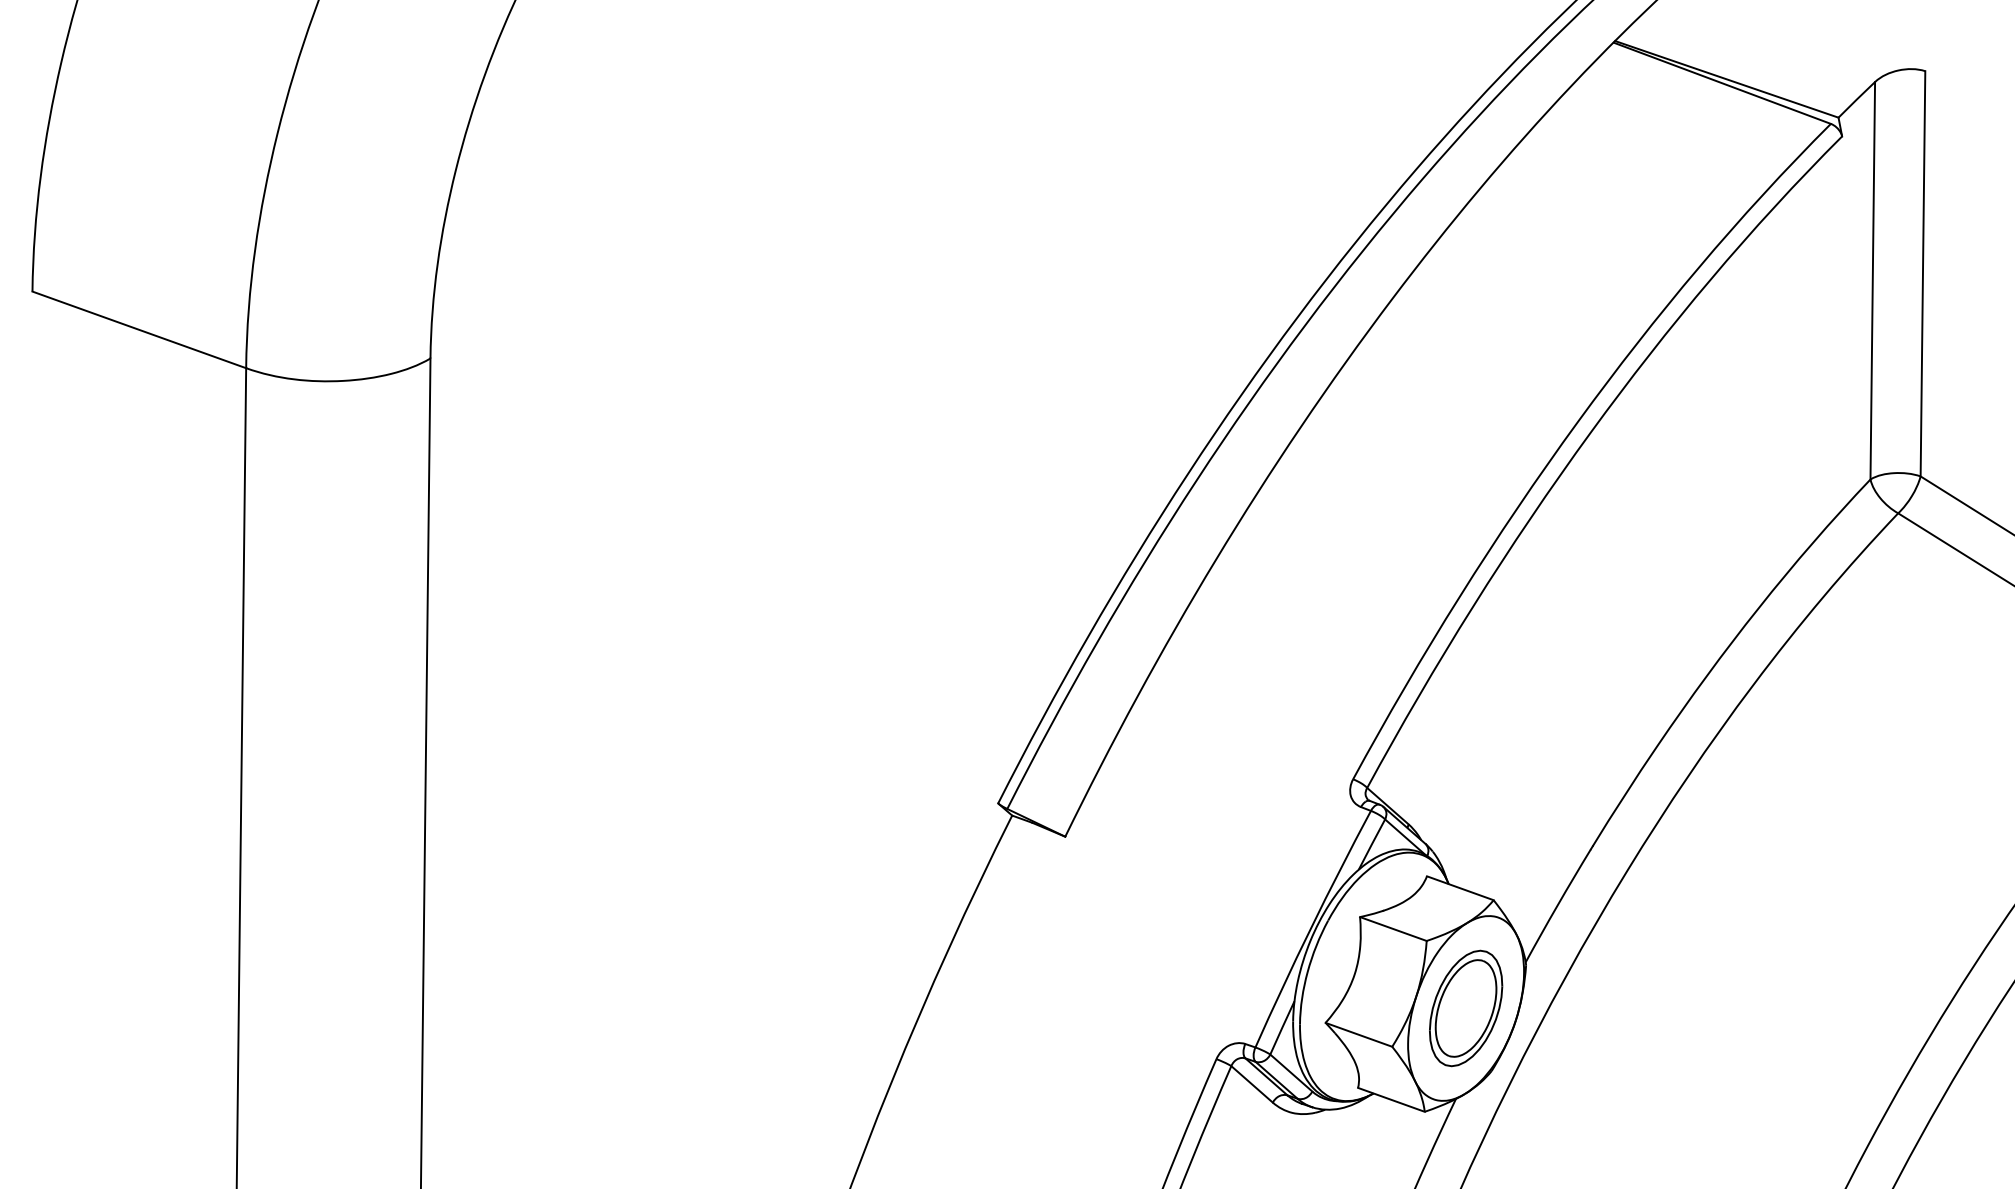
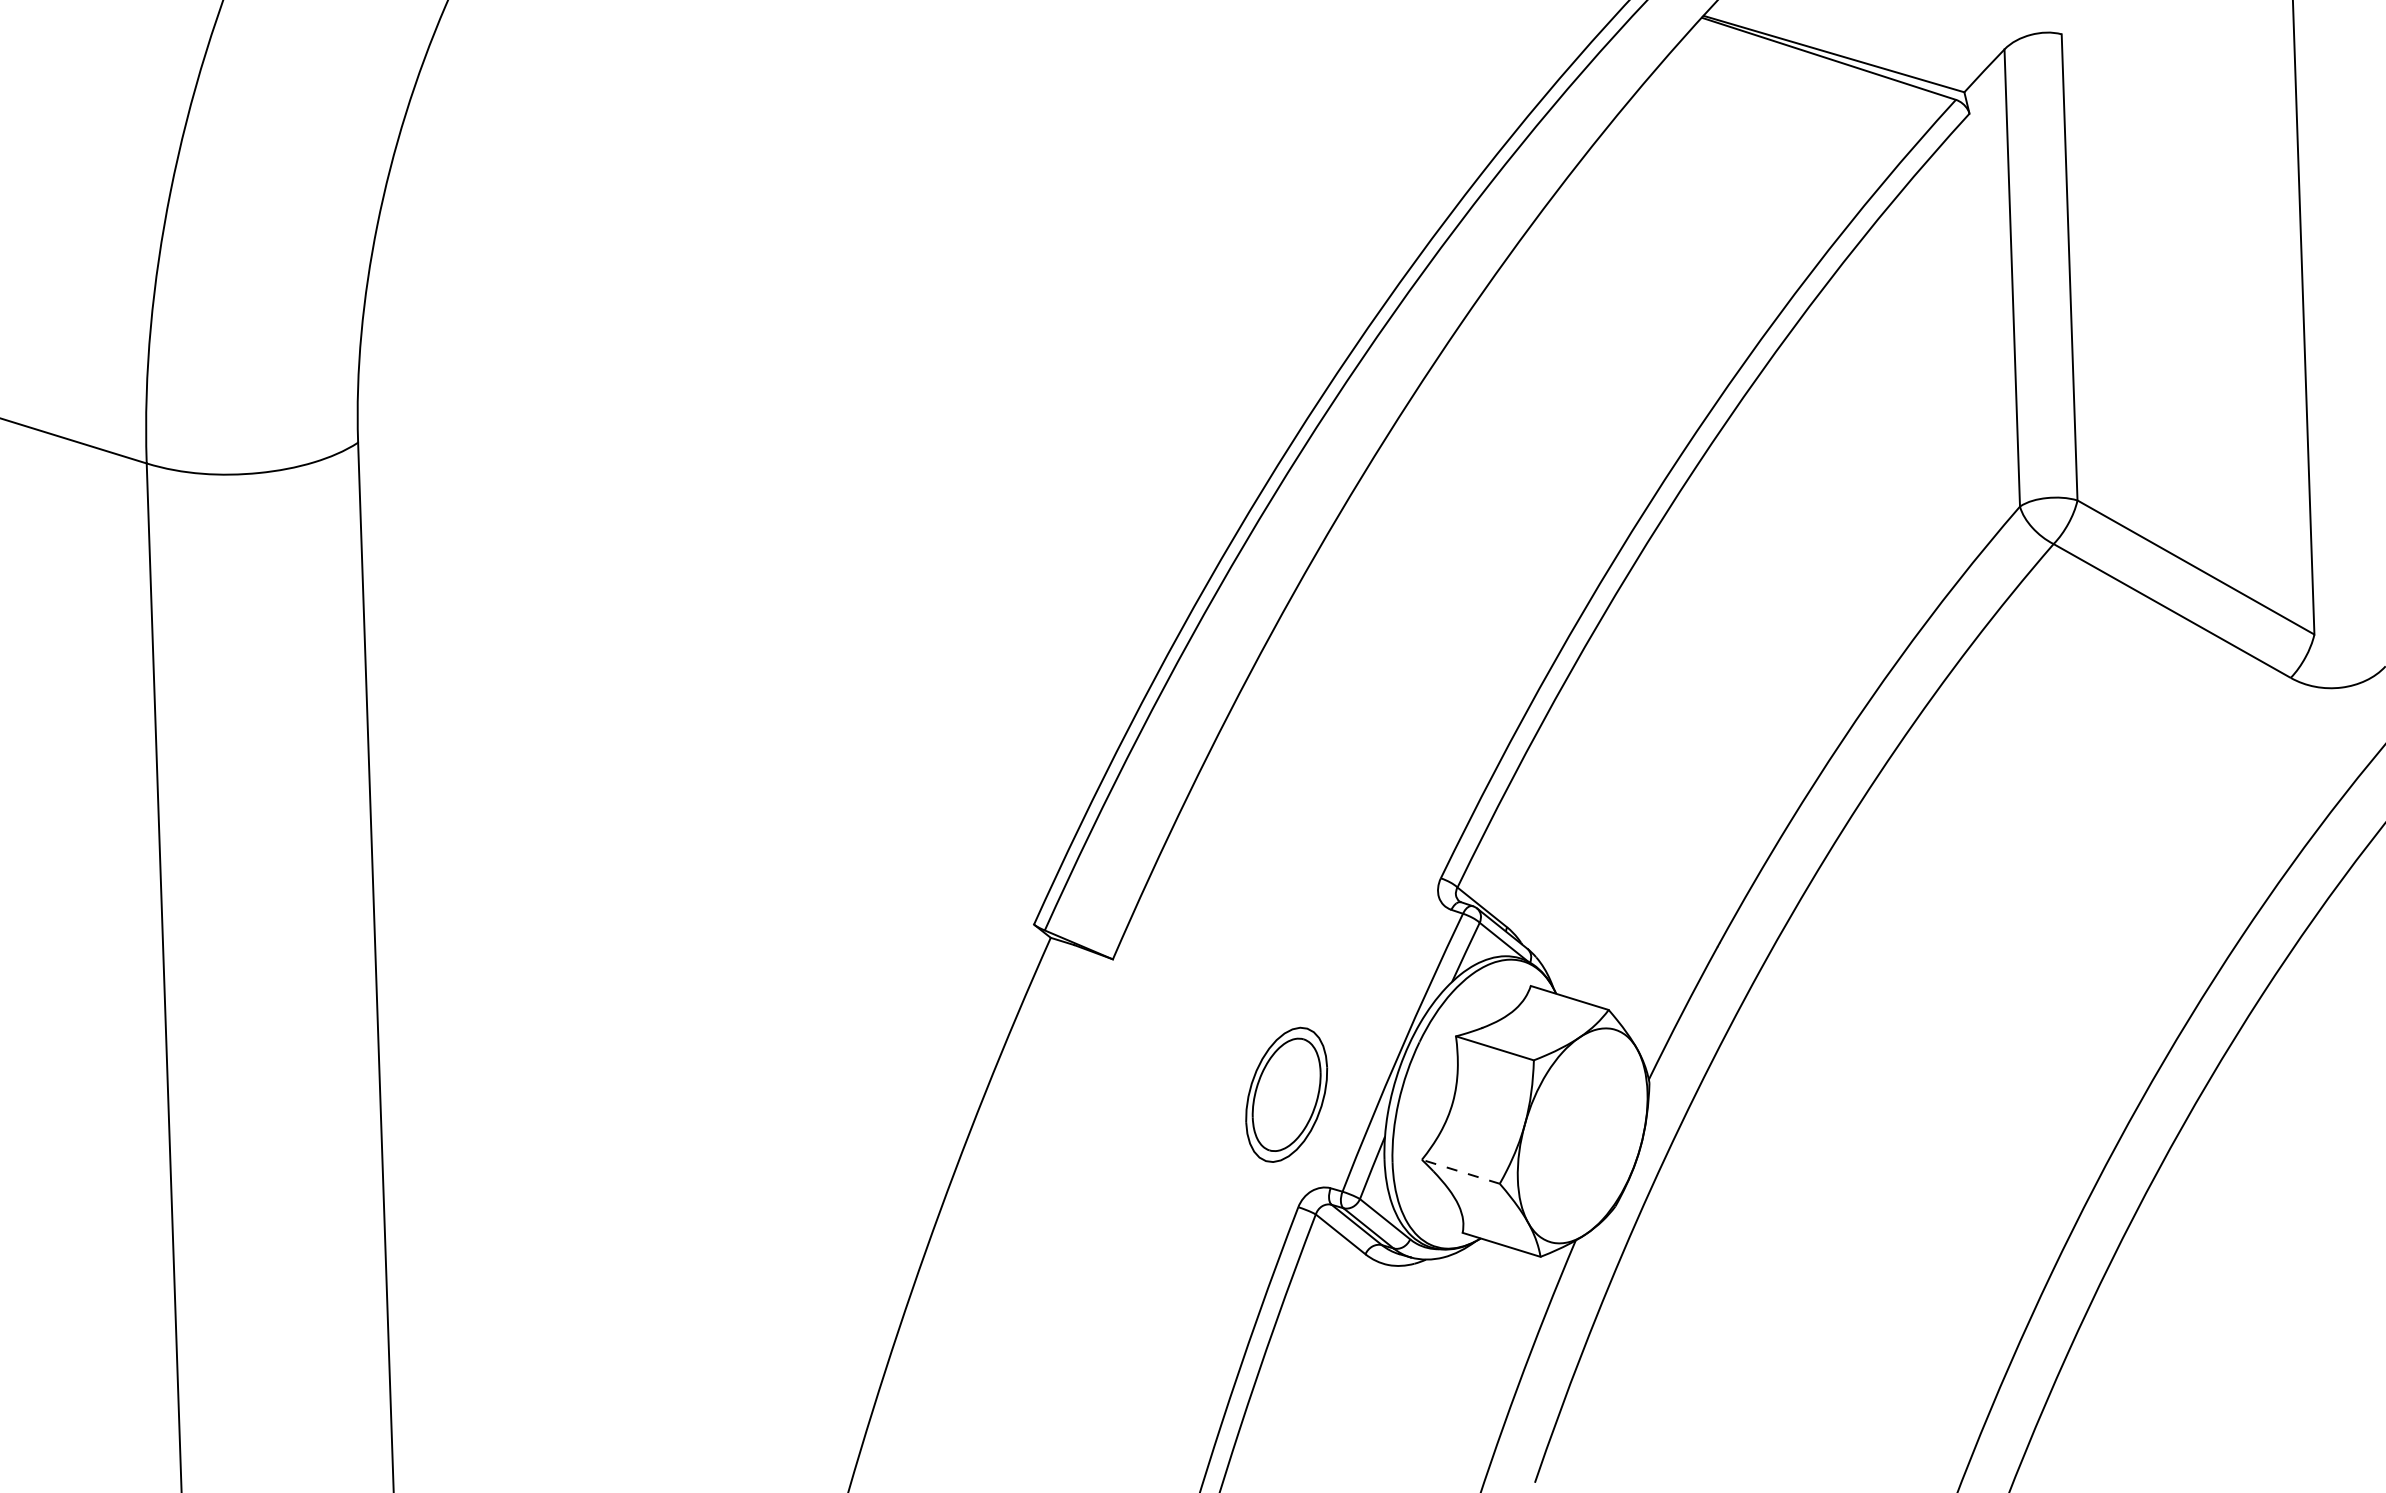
part: (1465, 1008) -> (1286, 1094), moved
line: (1358, 1034) -> (1460, 1171), solid -> dashed

